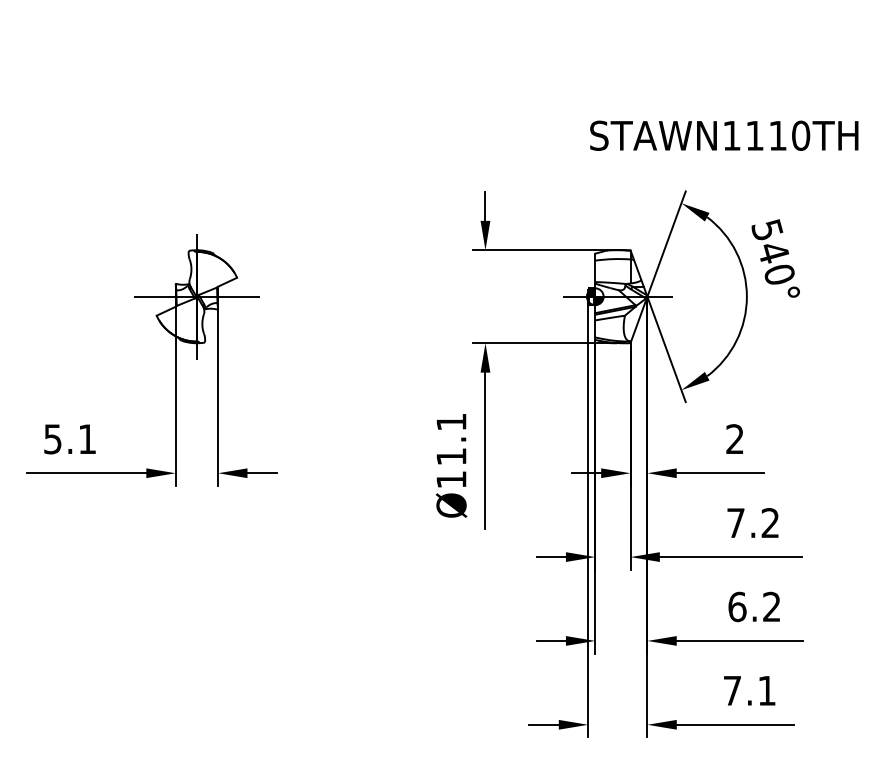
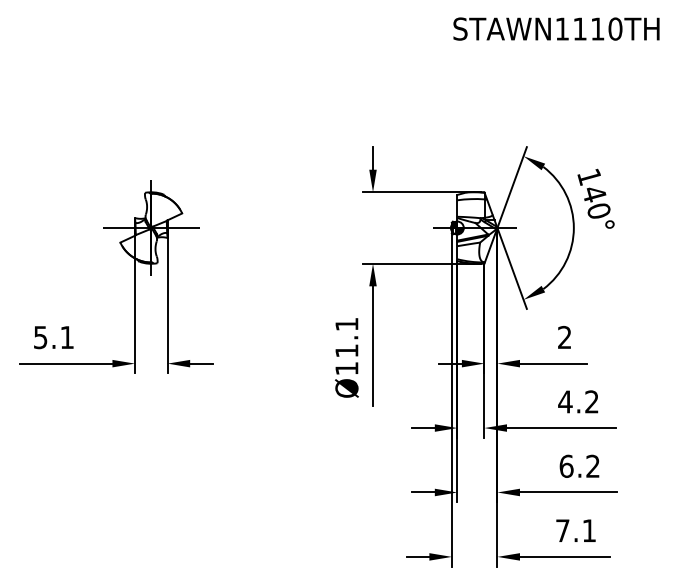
text: (724, 135) -> (556, 28), moved
text: (767, 230) -> (589, 177), 540° -> 140°
text: (735, 522) -> (565, 401), 7.2 -> 4.2

